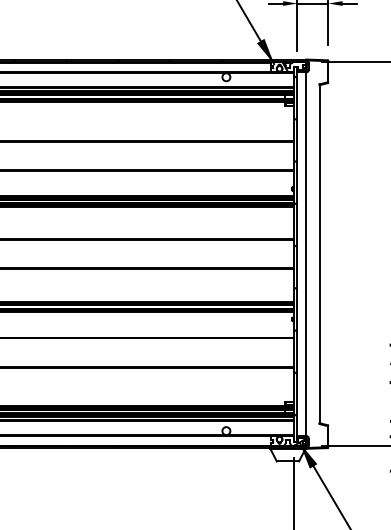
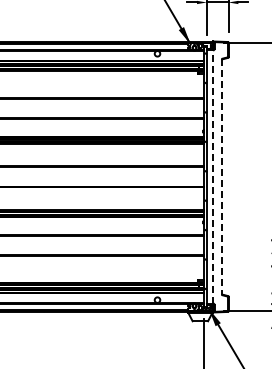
line: (306, 253) -> (213, 176), solid -> dashed
line: (319, 254) -> (222, 177), solid -> dashed

